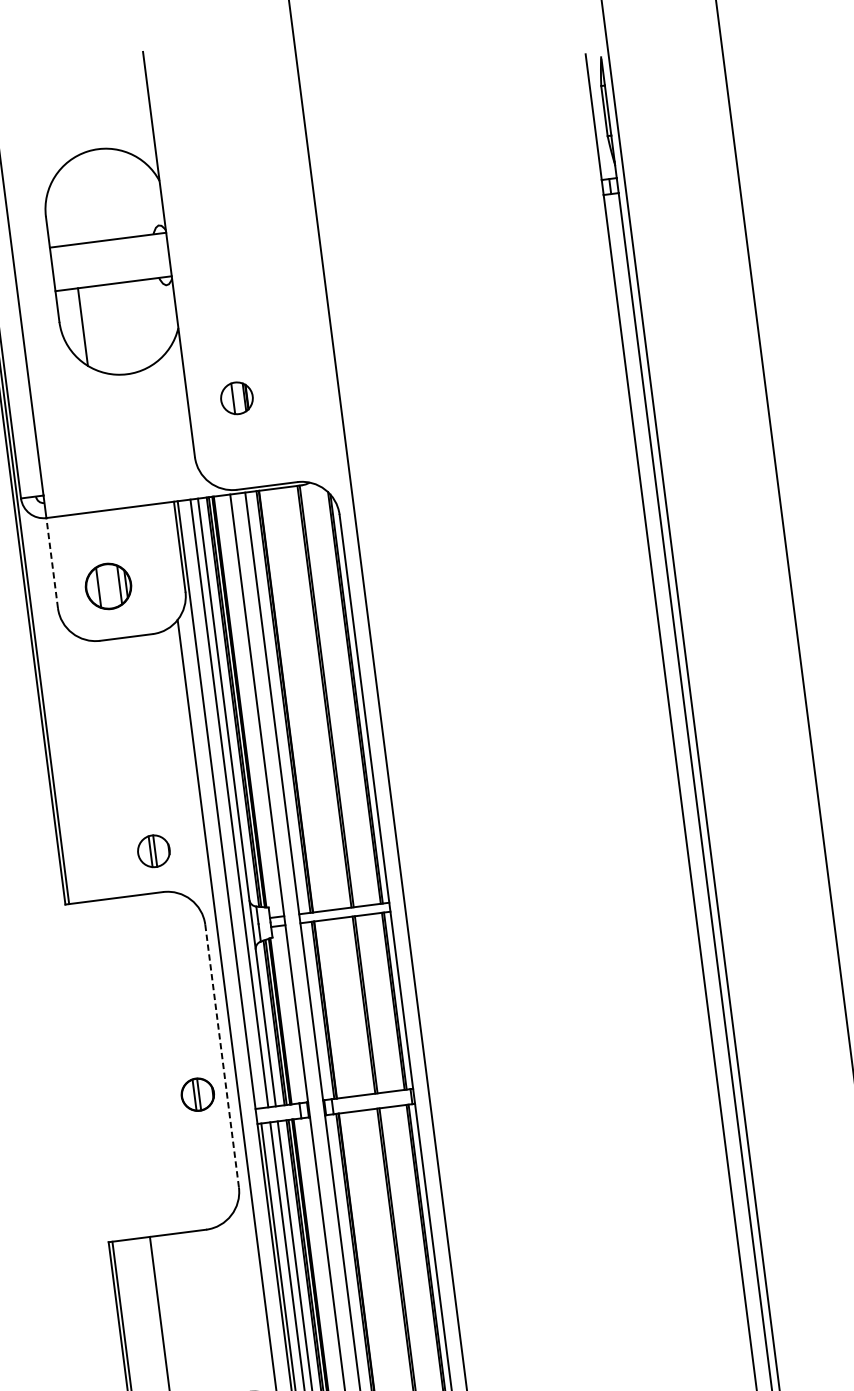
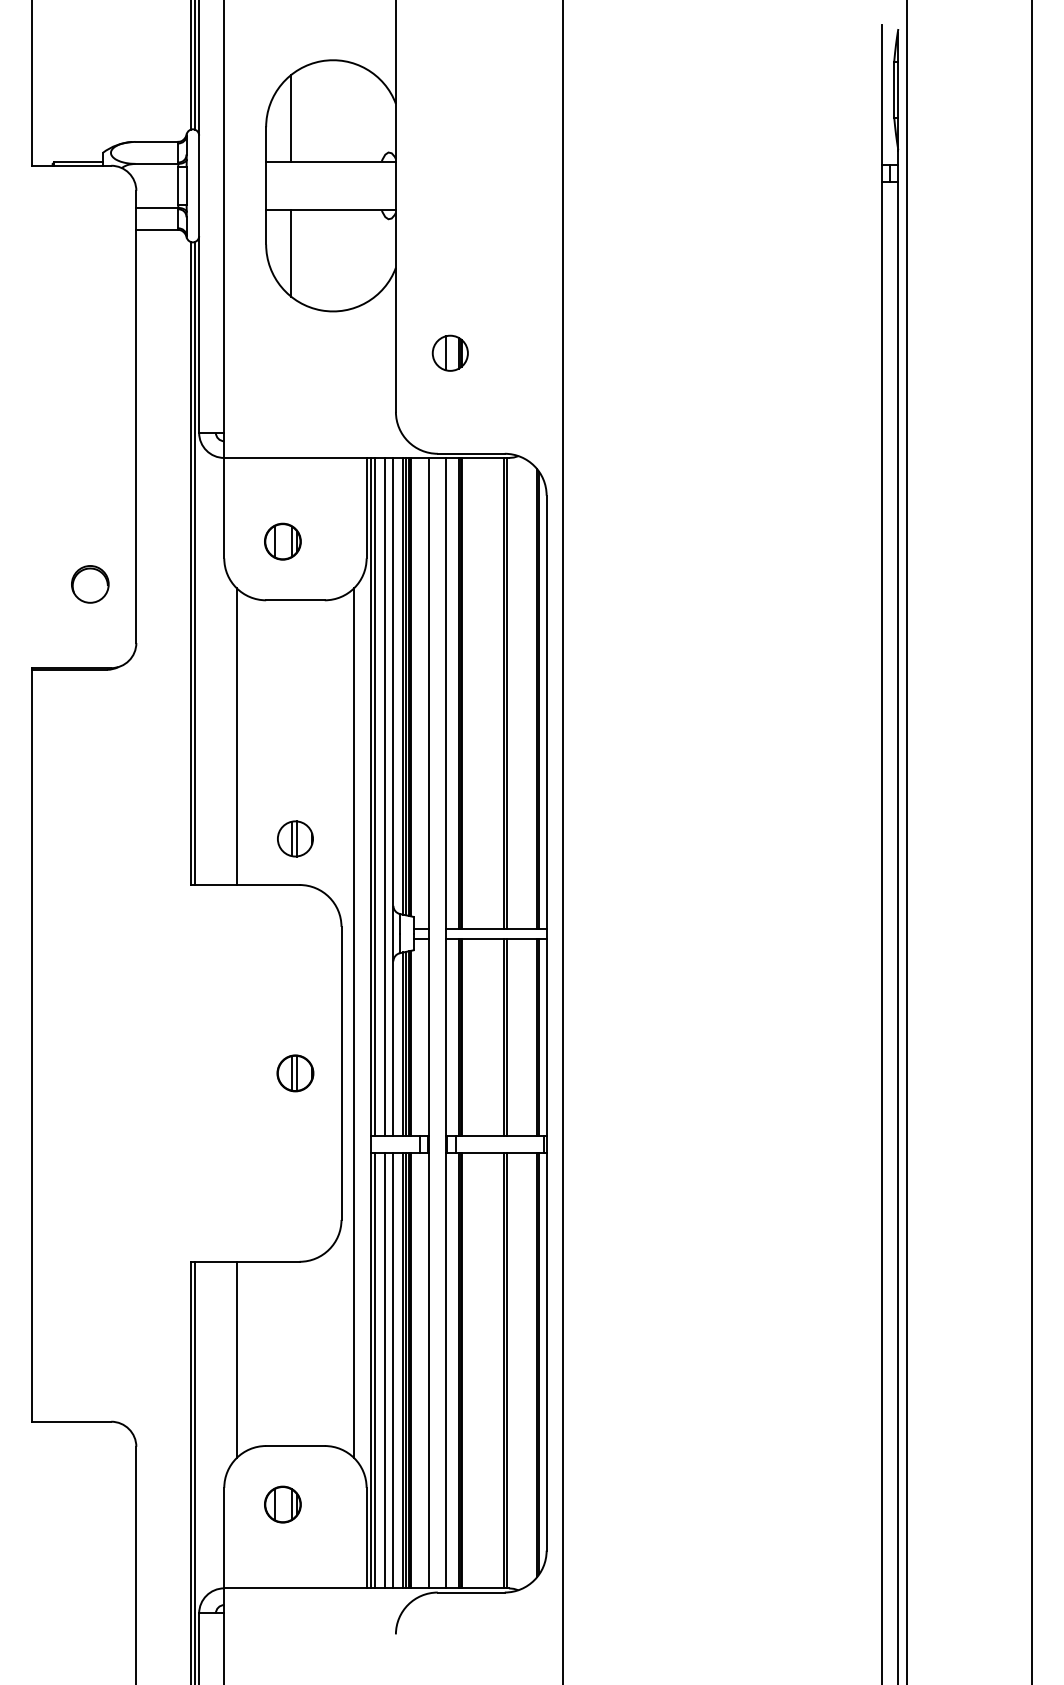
line: (67, 205) -> (291, 117), added
line: (52, 562) -> (224, 507), dashed -> solid
part: (108, 586) -> (282, 541), size x0.71
line: (89, 766) -> (236, 736), added
line: (220, 804) -> (375, 796), added
line: (222, 1056) -> (341, 1073), dashed -> solid
part: (197, 1094) -> (295, 1073), moved

